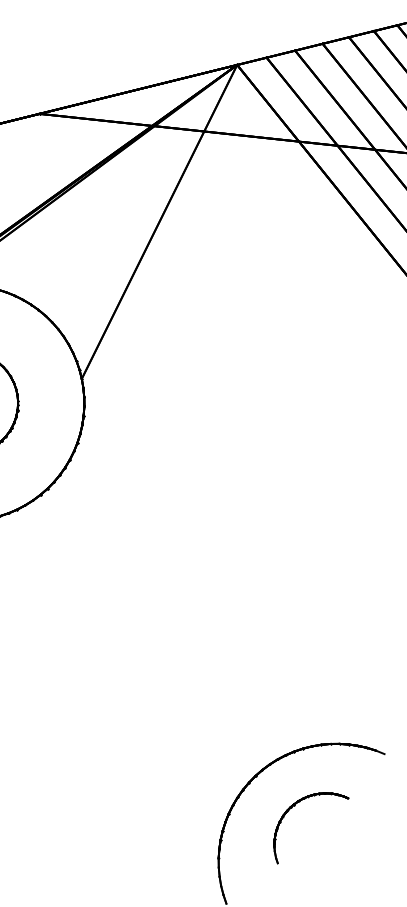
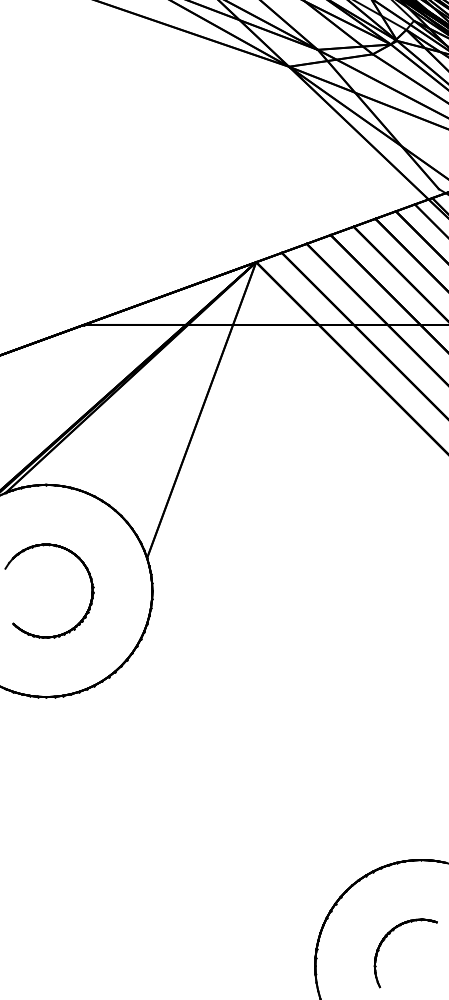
part: (291, 809) -> (387, 937), moved

